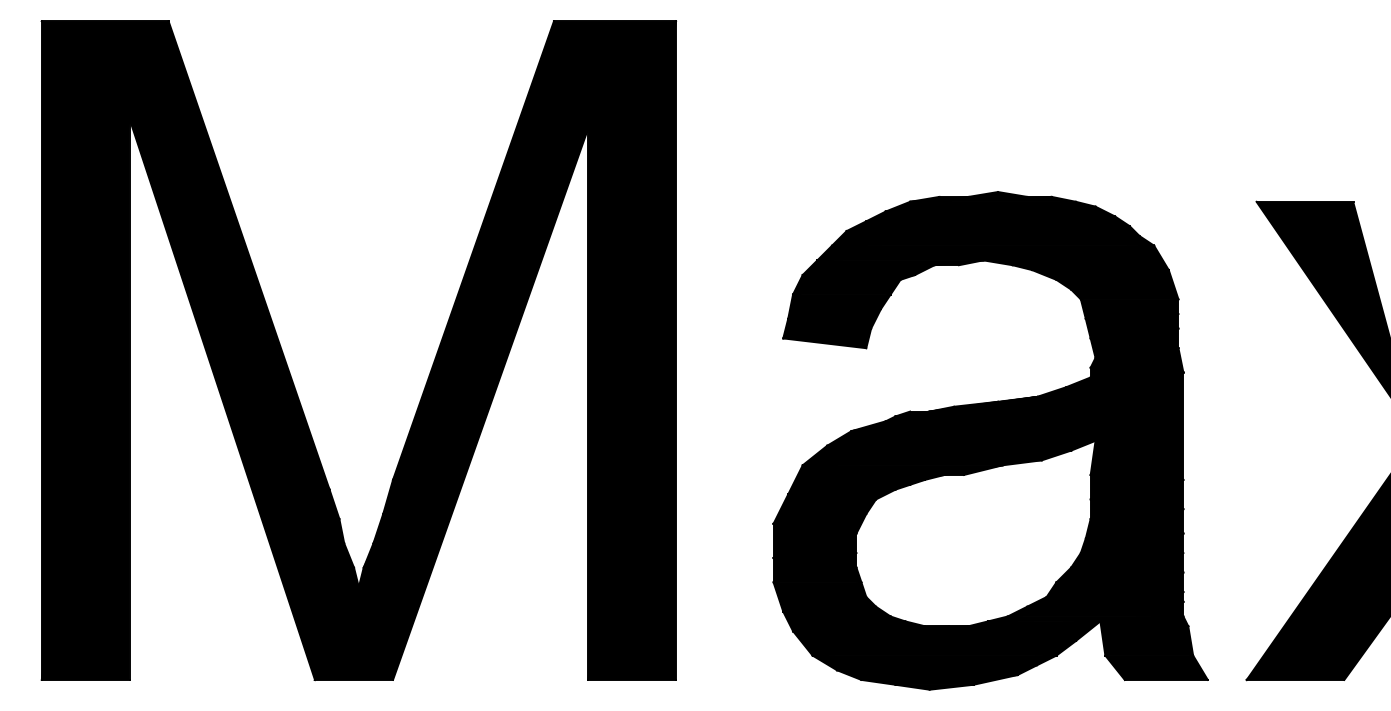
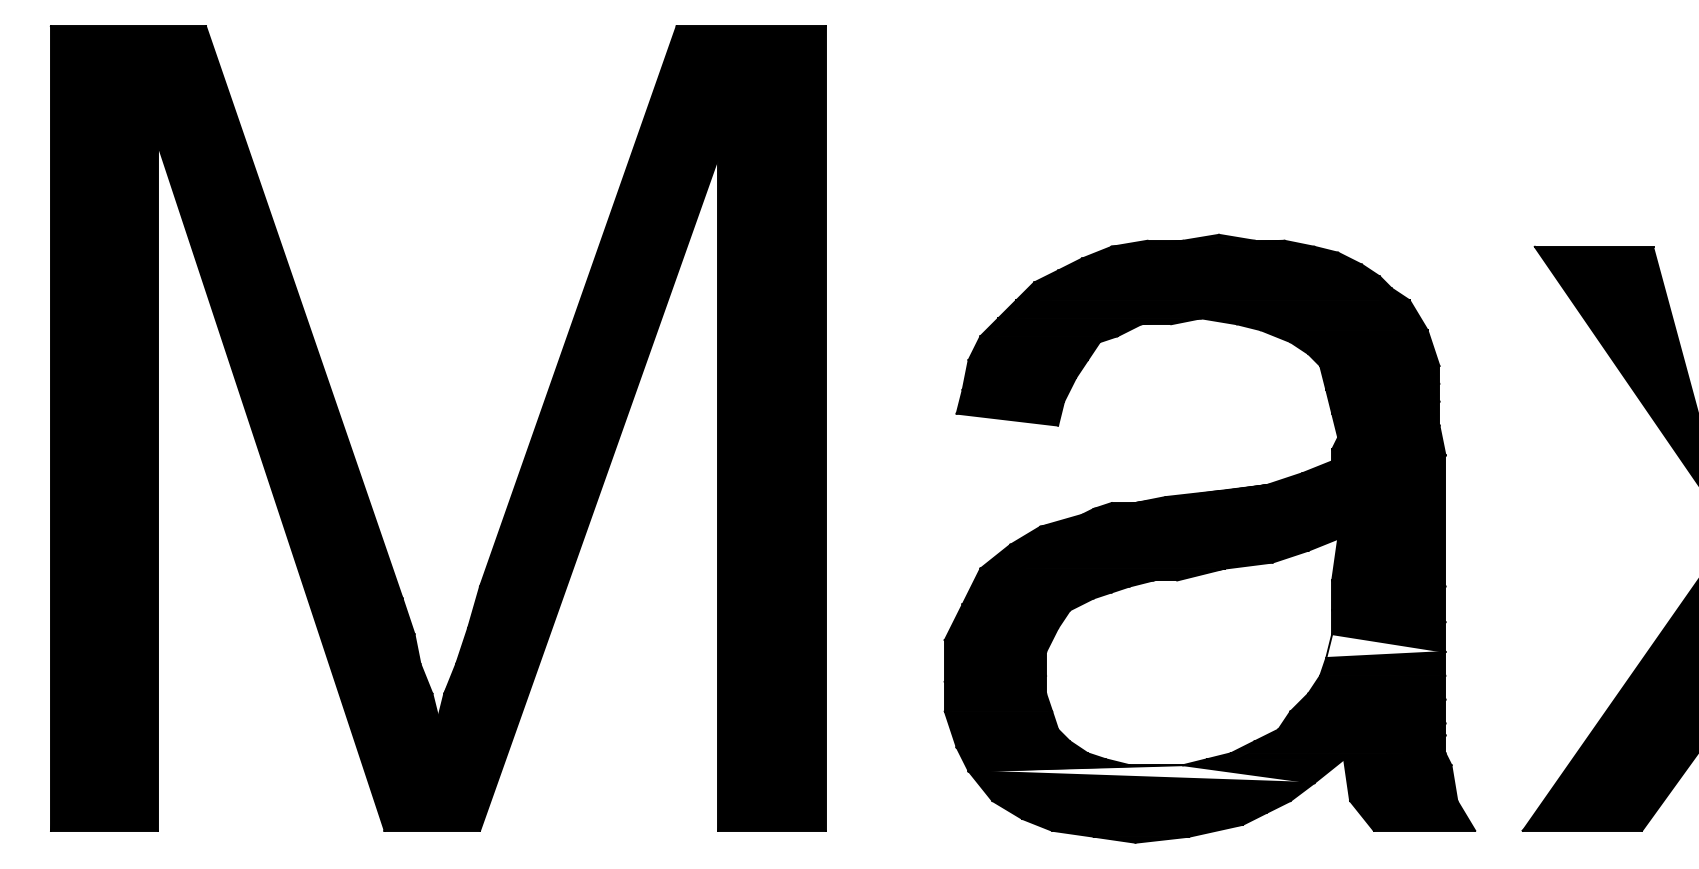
fill: (1134, 528) -> (1385, 645), removed
fill: (934, 633) -> (1141, 774), removed

